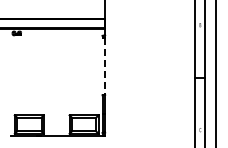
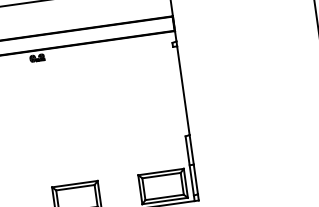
line: (105, 67) -> (184, 92), dashed -> solid

